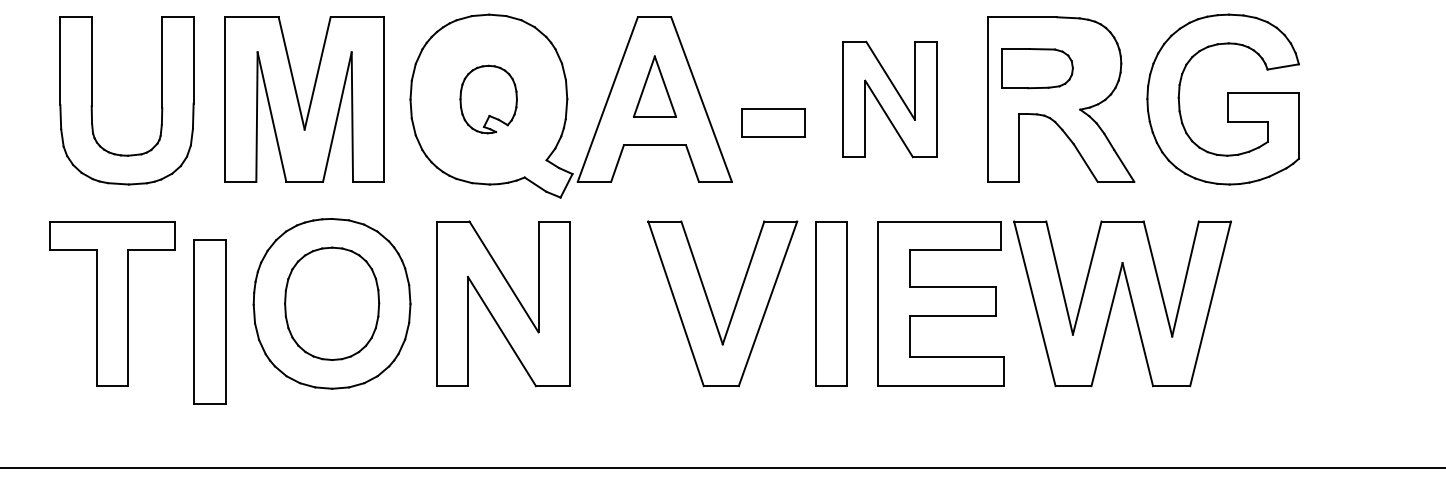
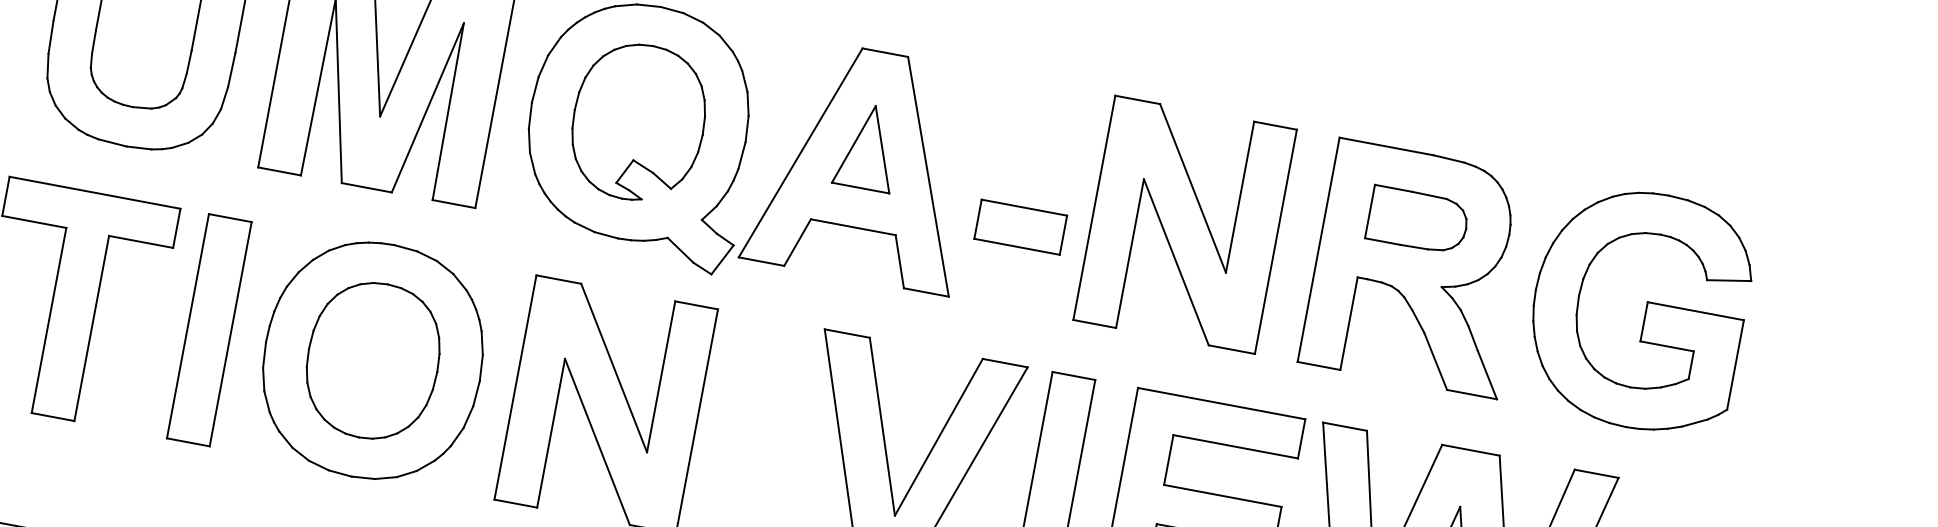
part: (1037, 68) -> (1417, 220), moved
part: (488, 99) -> (638, 122), size x1.67
part: (889, 99) -> (1184, 224), size x1.43
part: (209, 321) -> (208, 329), moved

